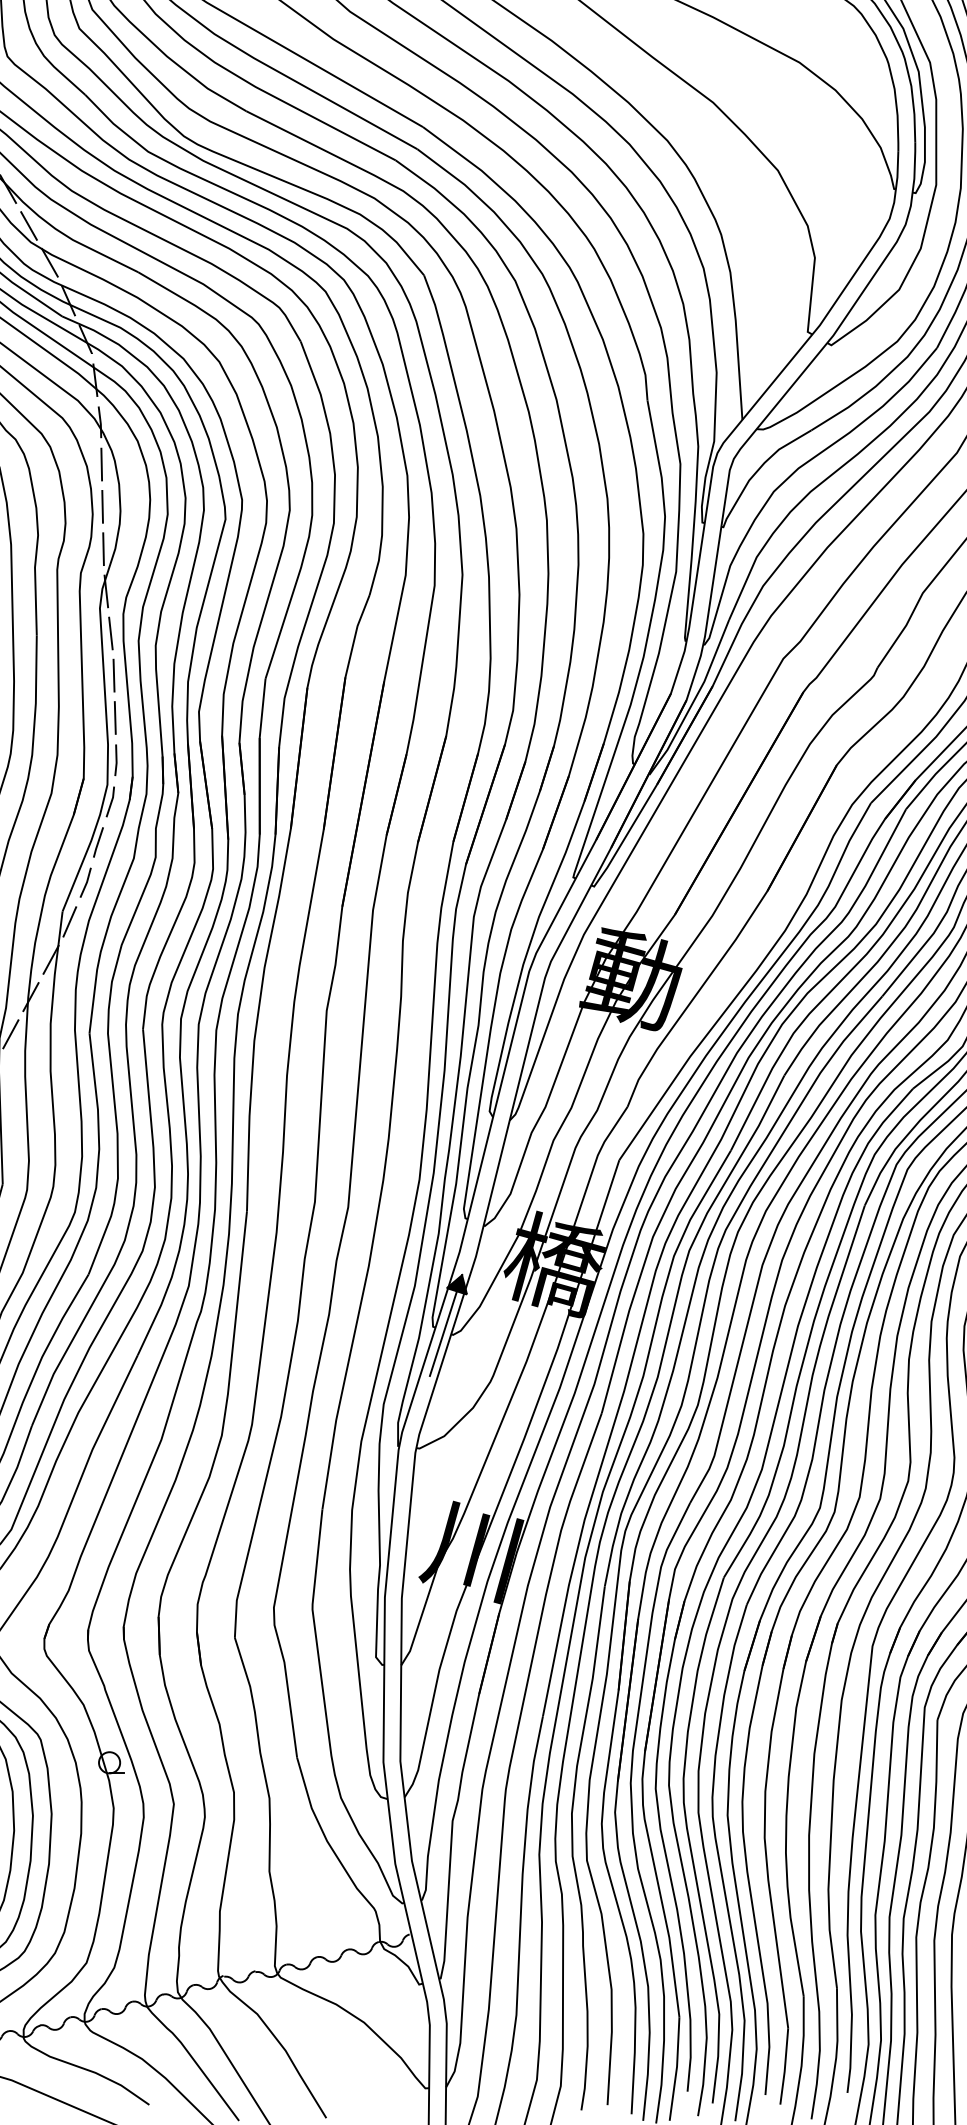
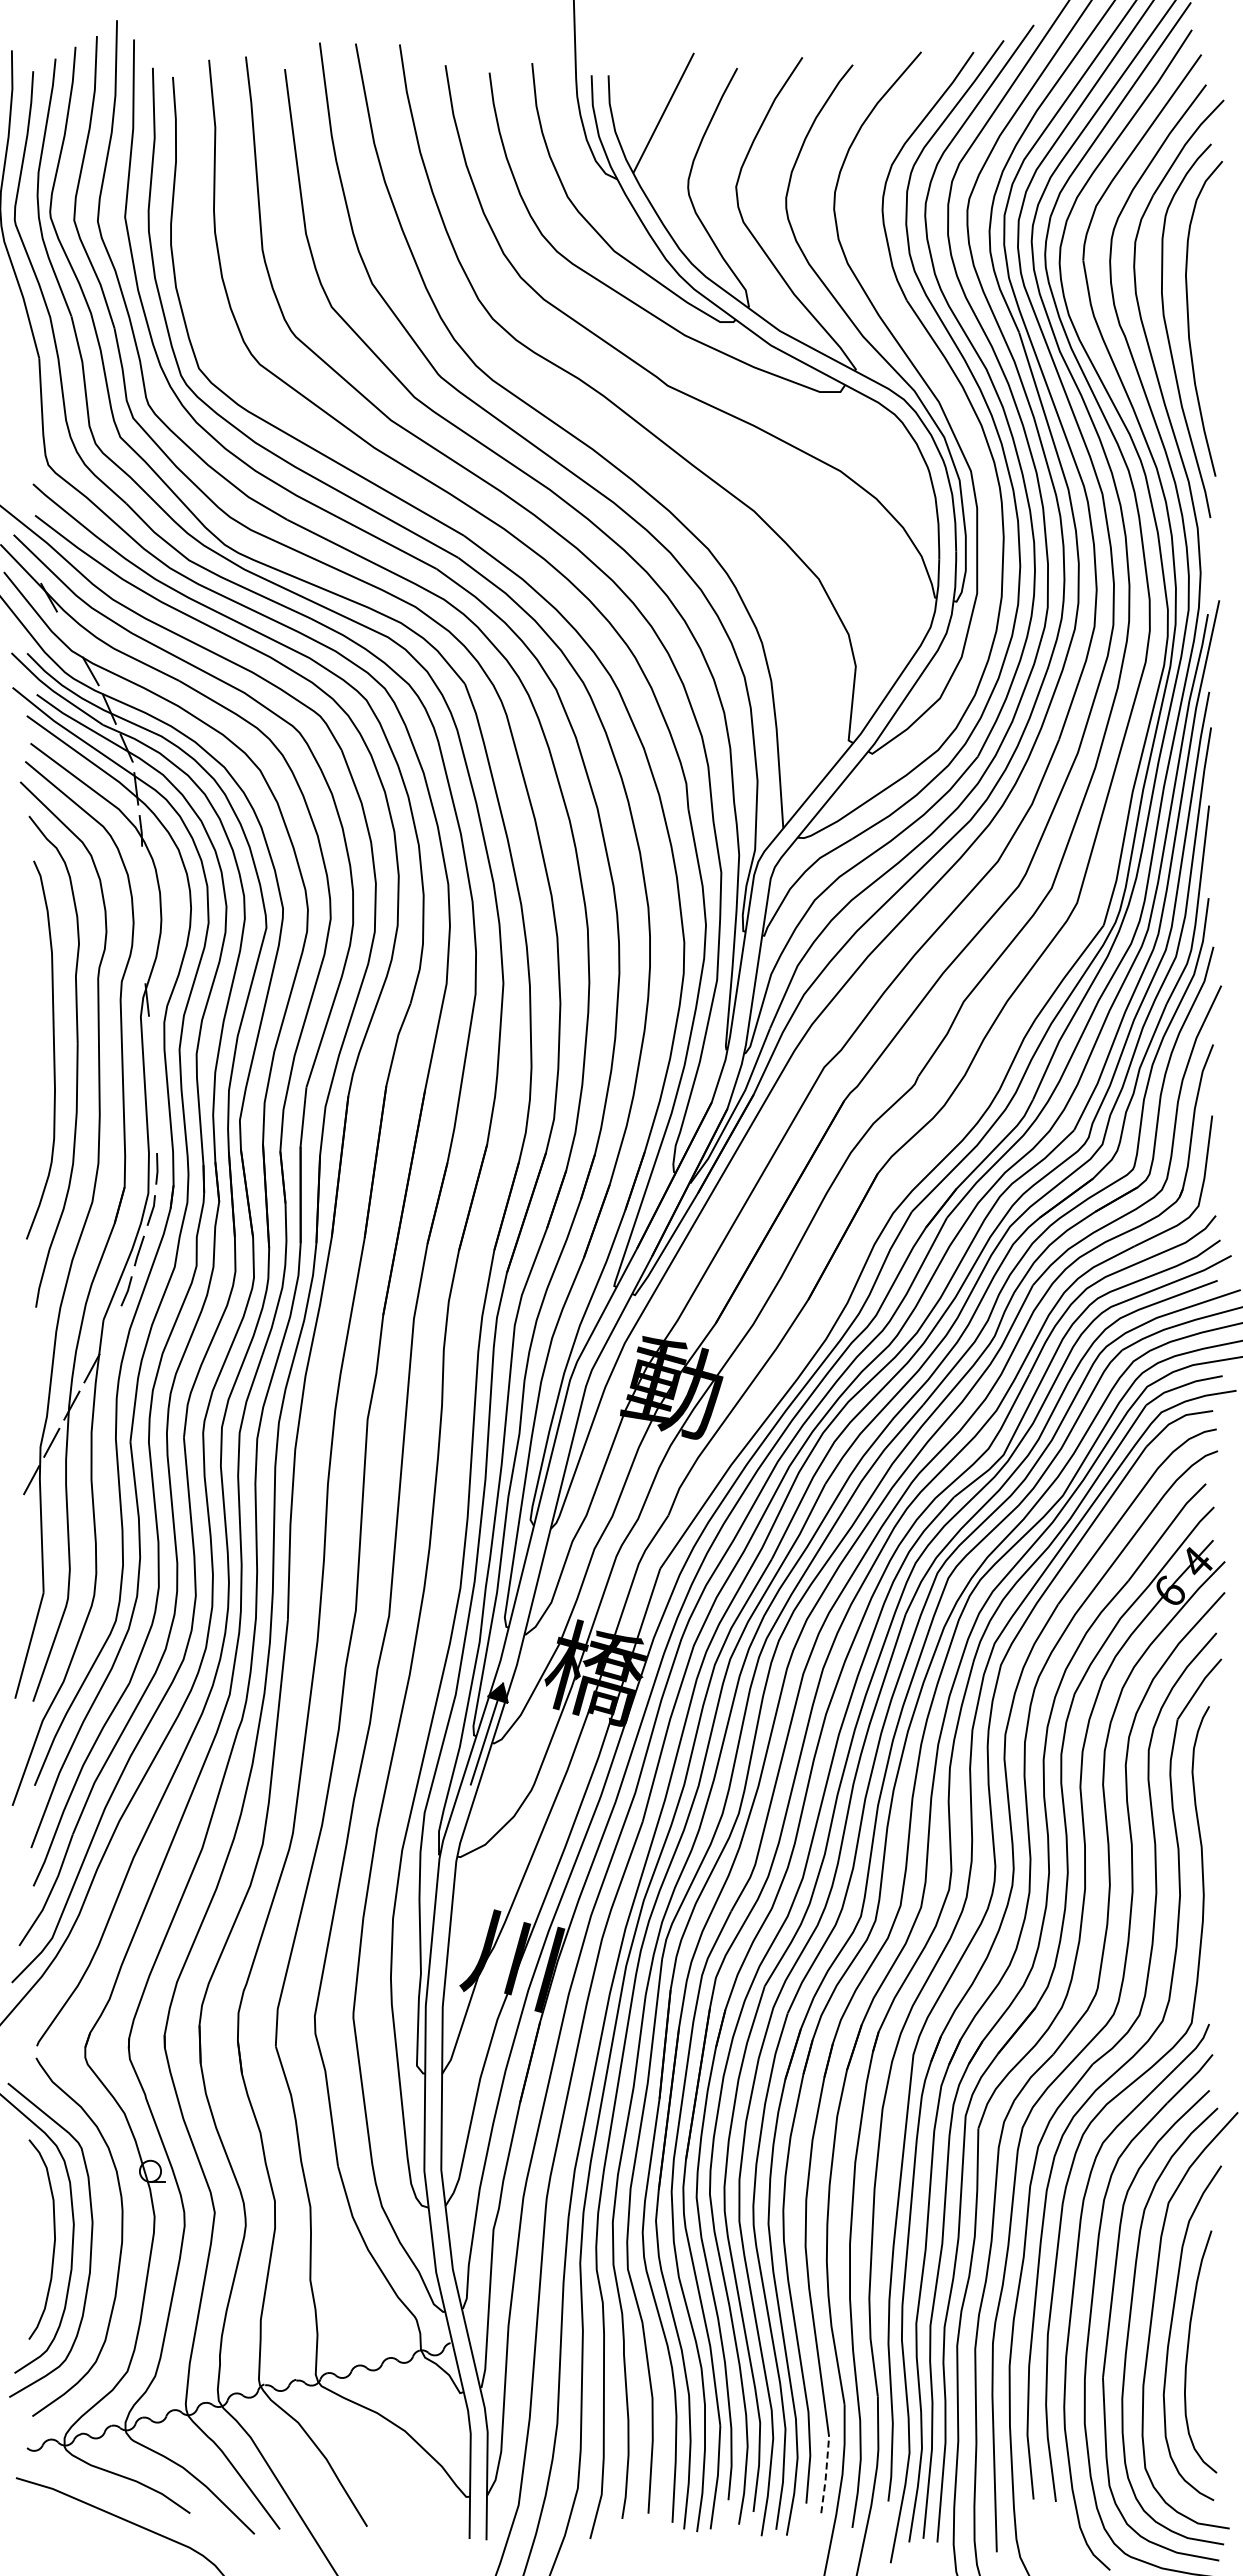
line: (28, 225) -> (69, 634), removed
line: (101, 463) -> (142, 872), removed
line: (102, 506) -> (143, 915), removed
line: (103, 548) -> (144, 957), removed
line: (110, 632) -> (151, 1041), removed
line: (113, 675) -> (154, 1084), removed
line: (114, 717) -> (155, 1126), removed
line: (69, 921) -> (110, 1330), removed
line: (784, 2066) -> (825, 2475), solid -> dashed

